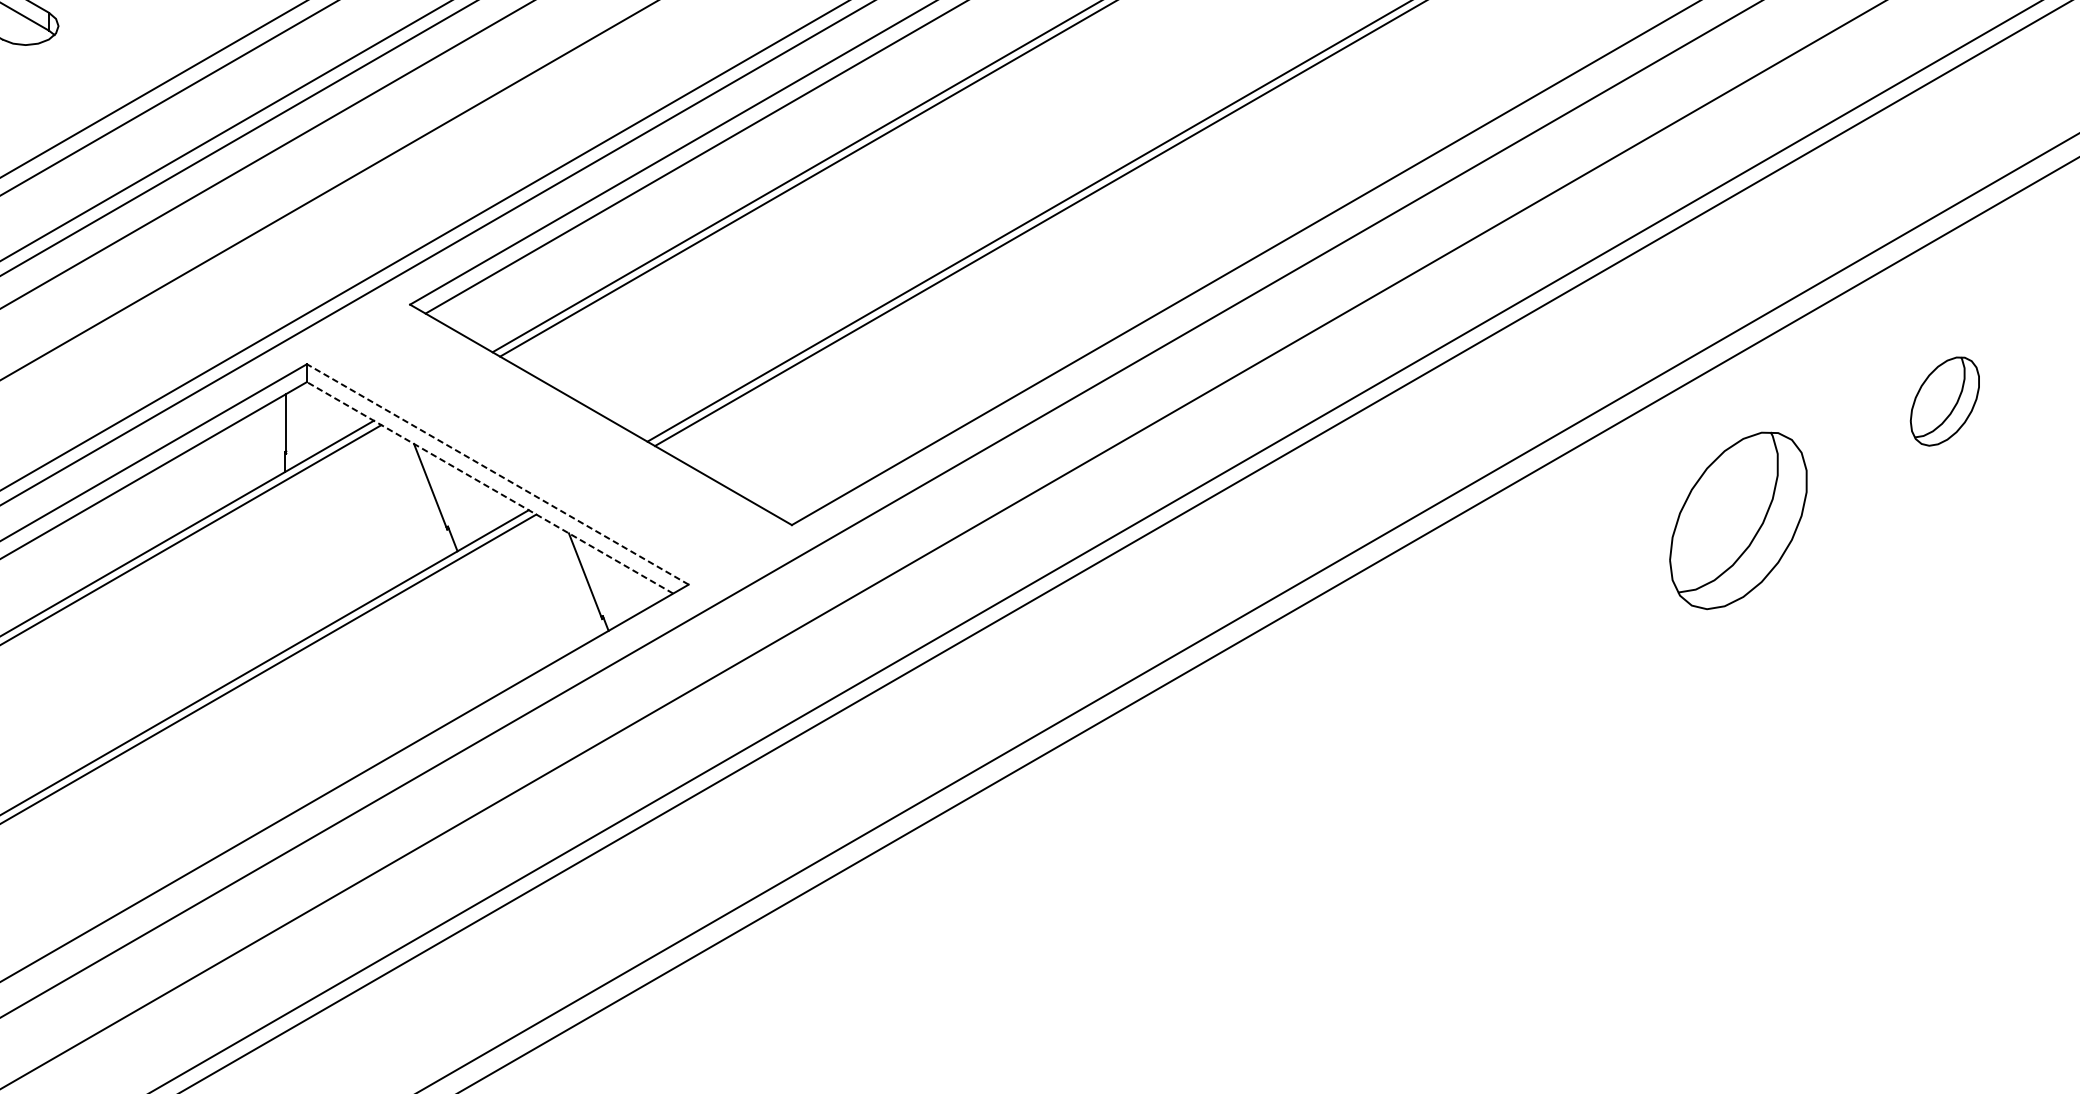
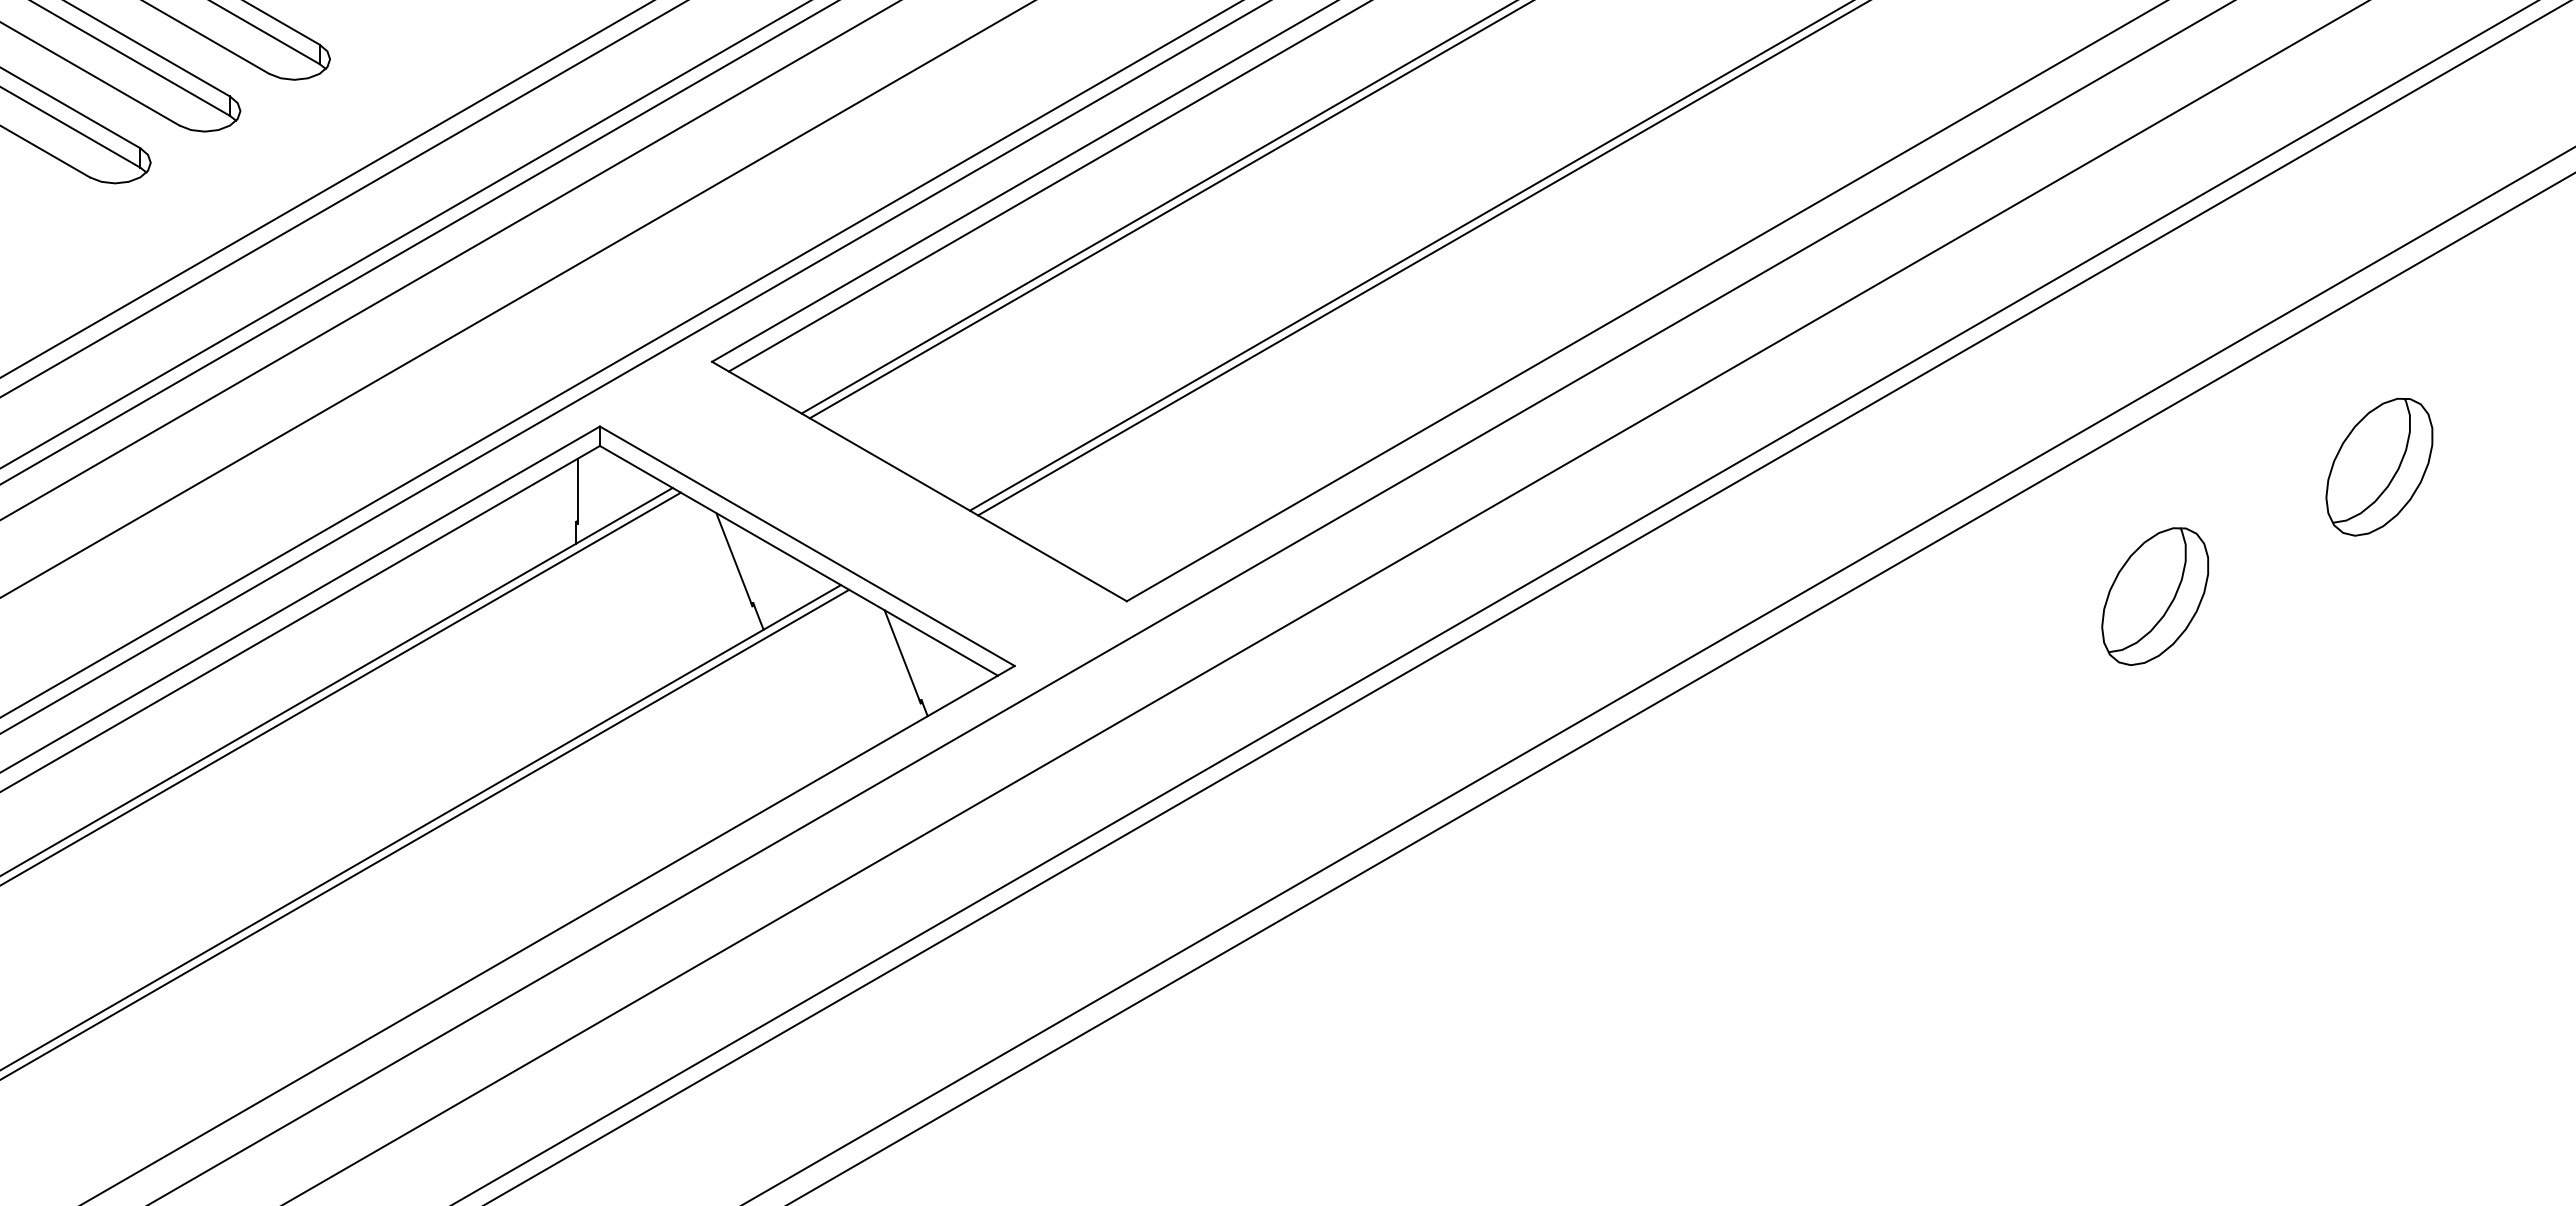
part: (1944, 401) -> (2379, 466), size x1.43
line: (497, 474) -> (806, 546), dashed -> solid
line: (489, 487) -> (798, 560), dashed -> solid
part: (1738, 520) -> (2155, 596), size x0.71

